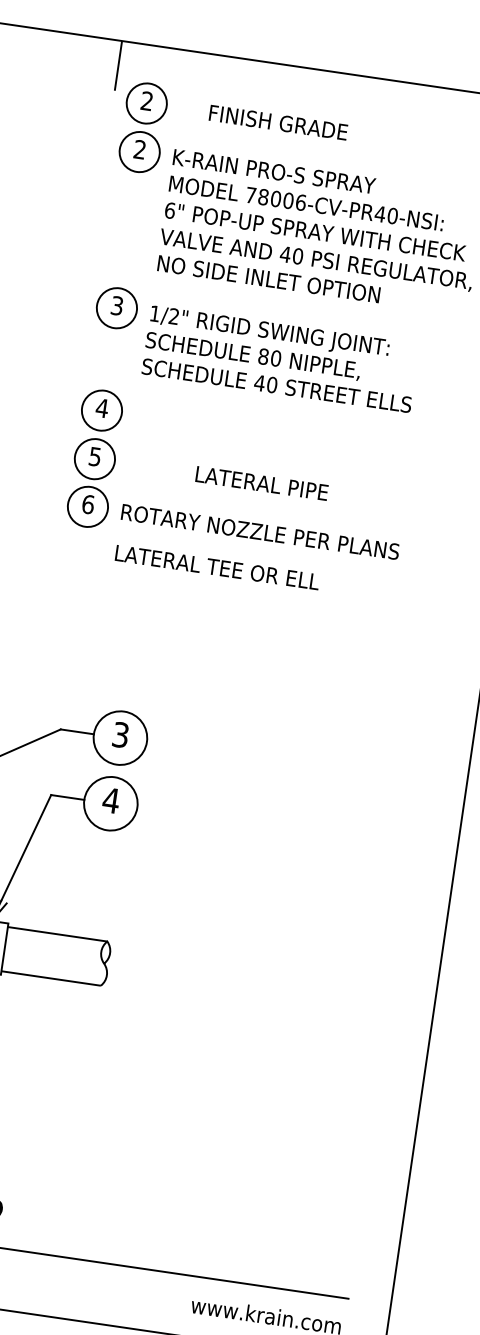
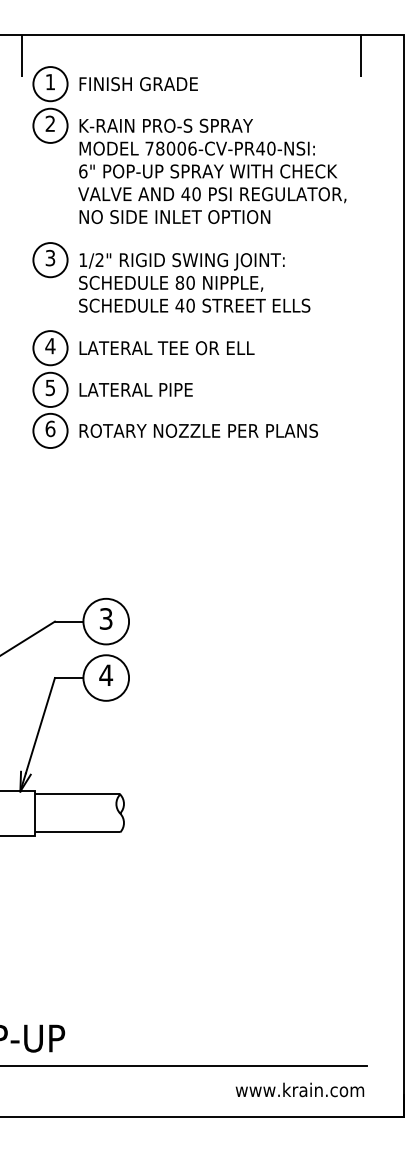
text: (146, 100) -> (49, 81), 2 -> 1
text: (278, 123) -> (138, 84), moved
text: (261, 482) -> (135, 389), moved
text: (216, 567) -> (166, 348), moved

